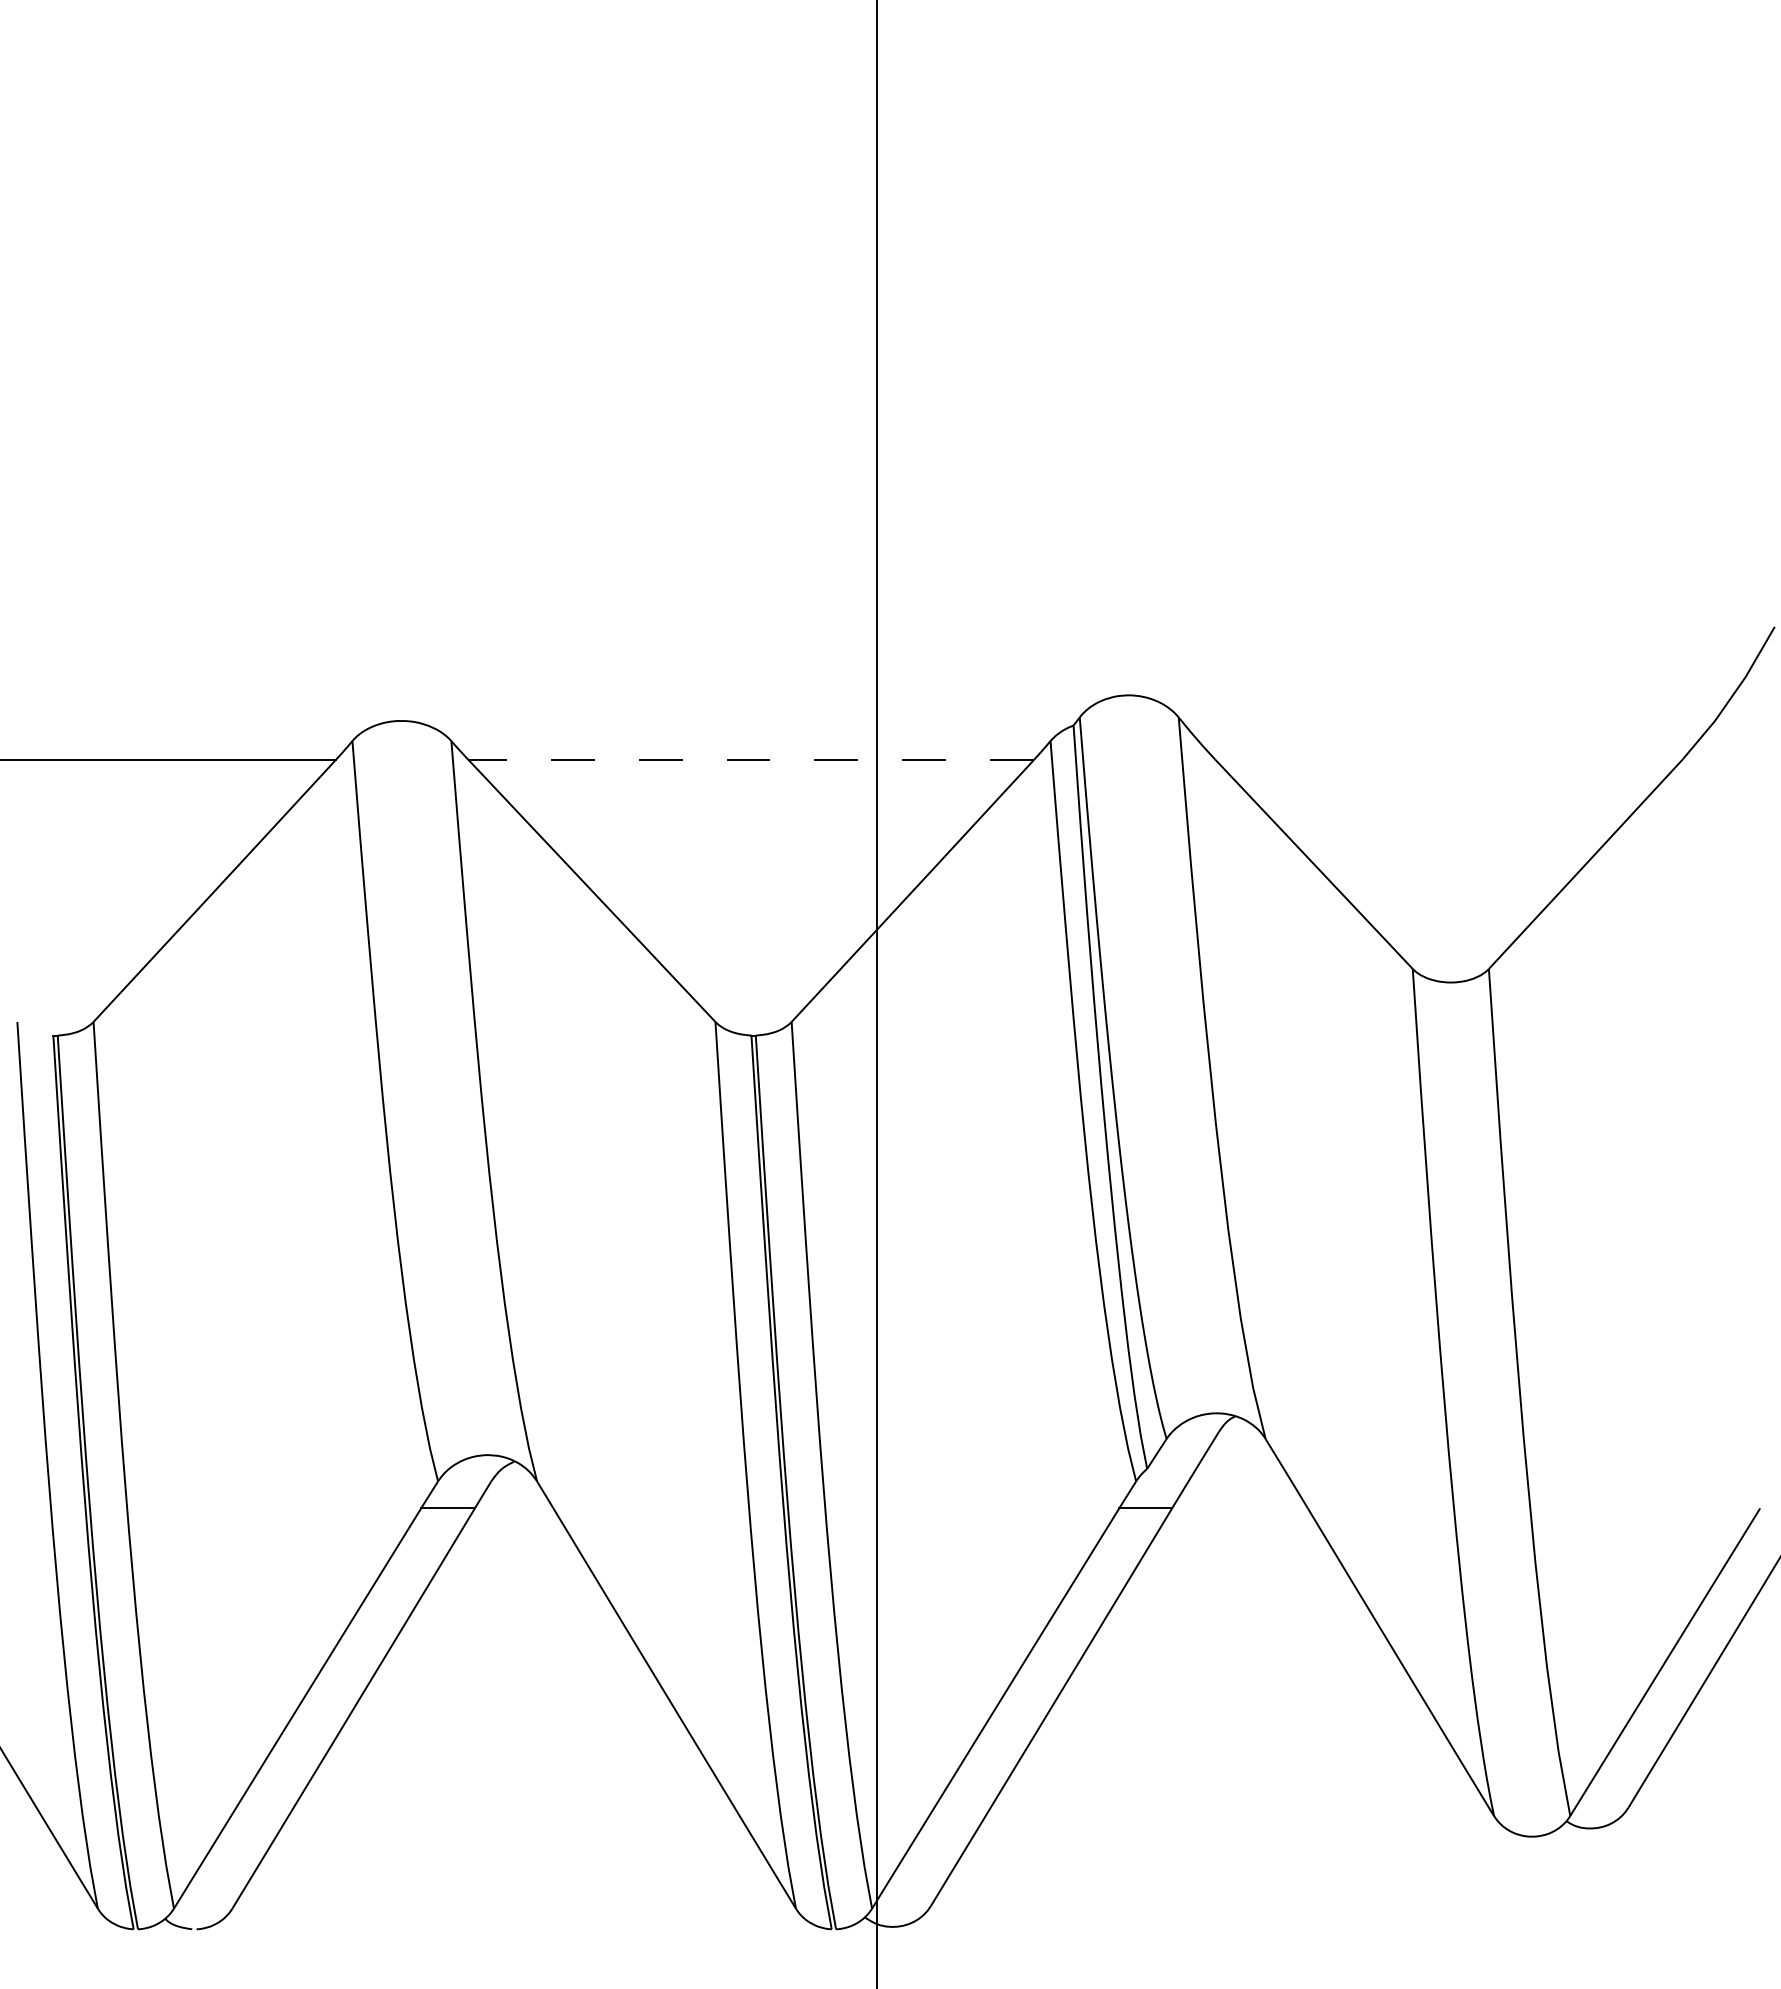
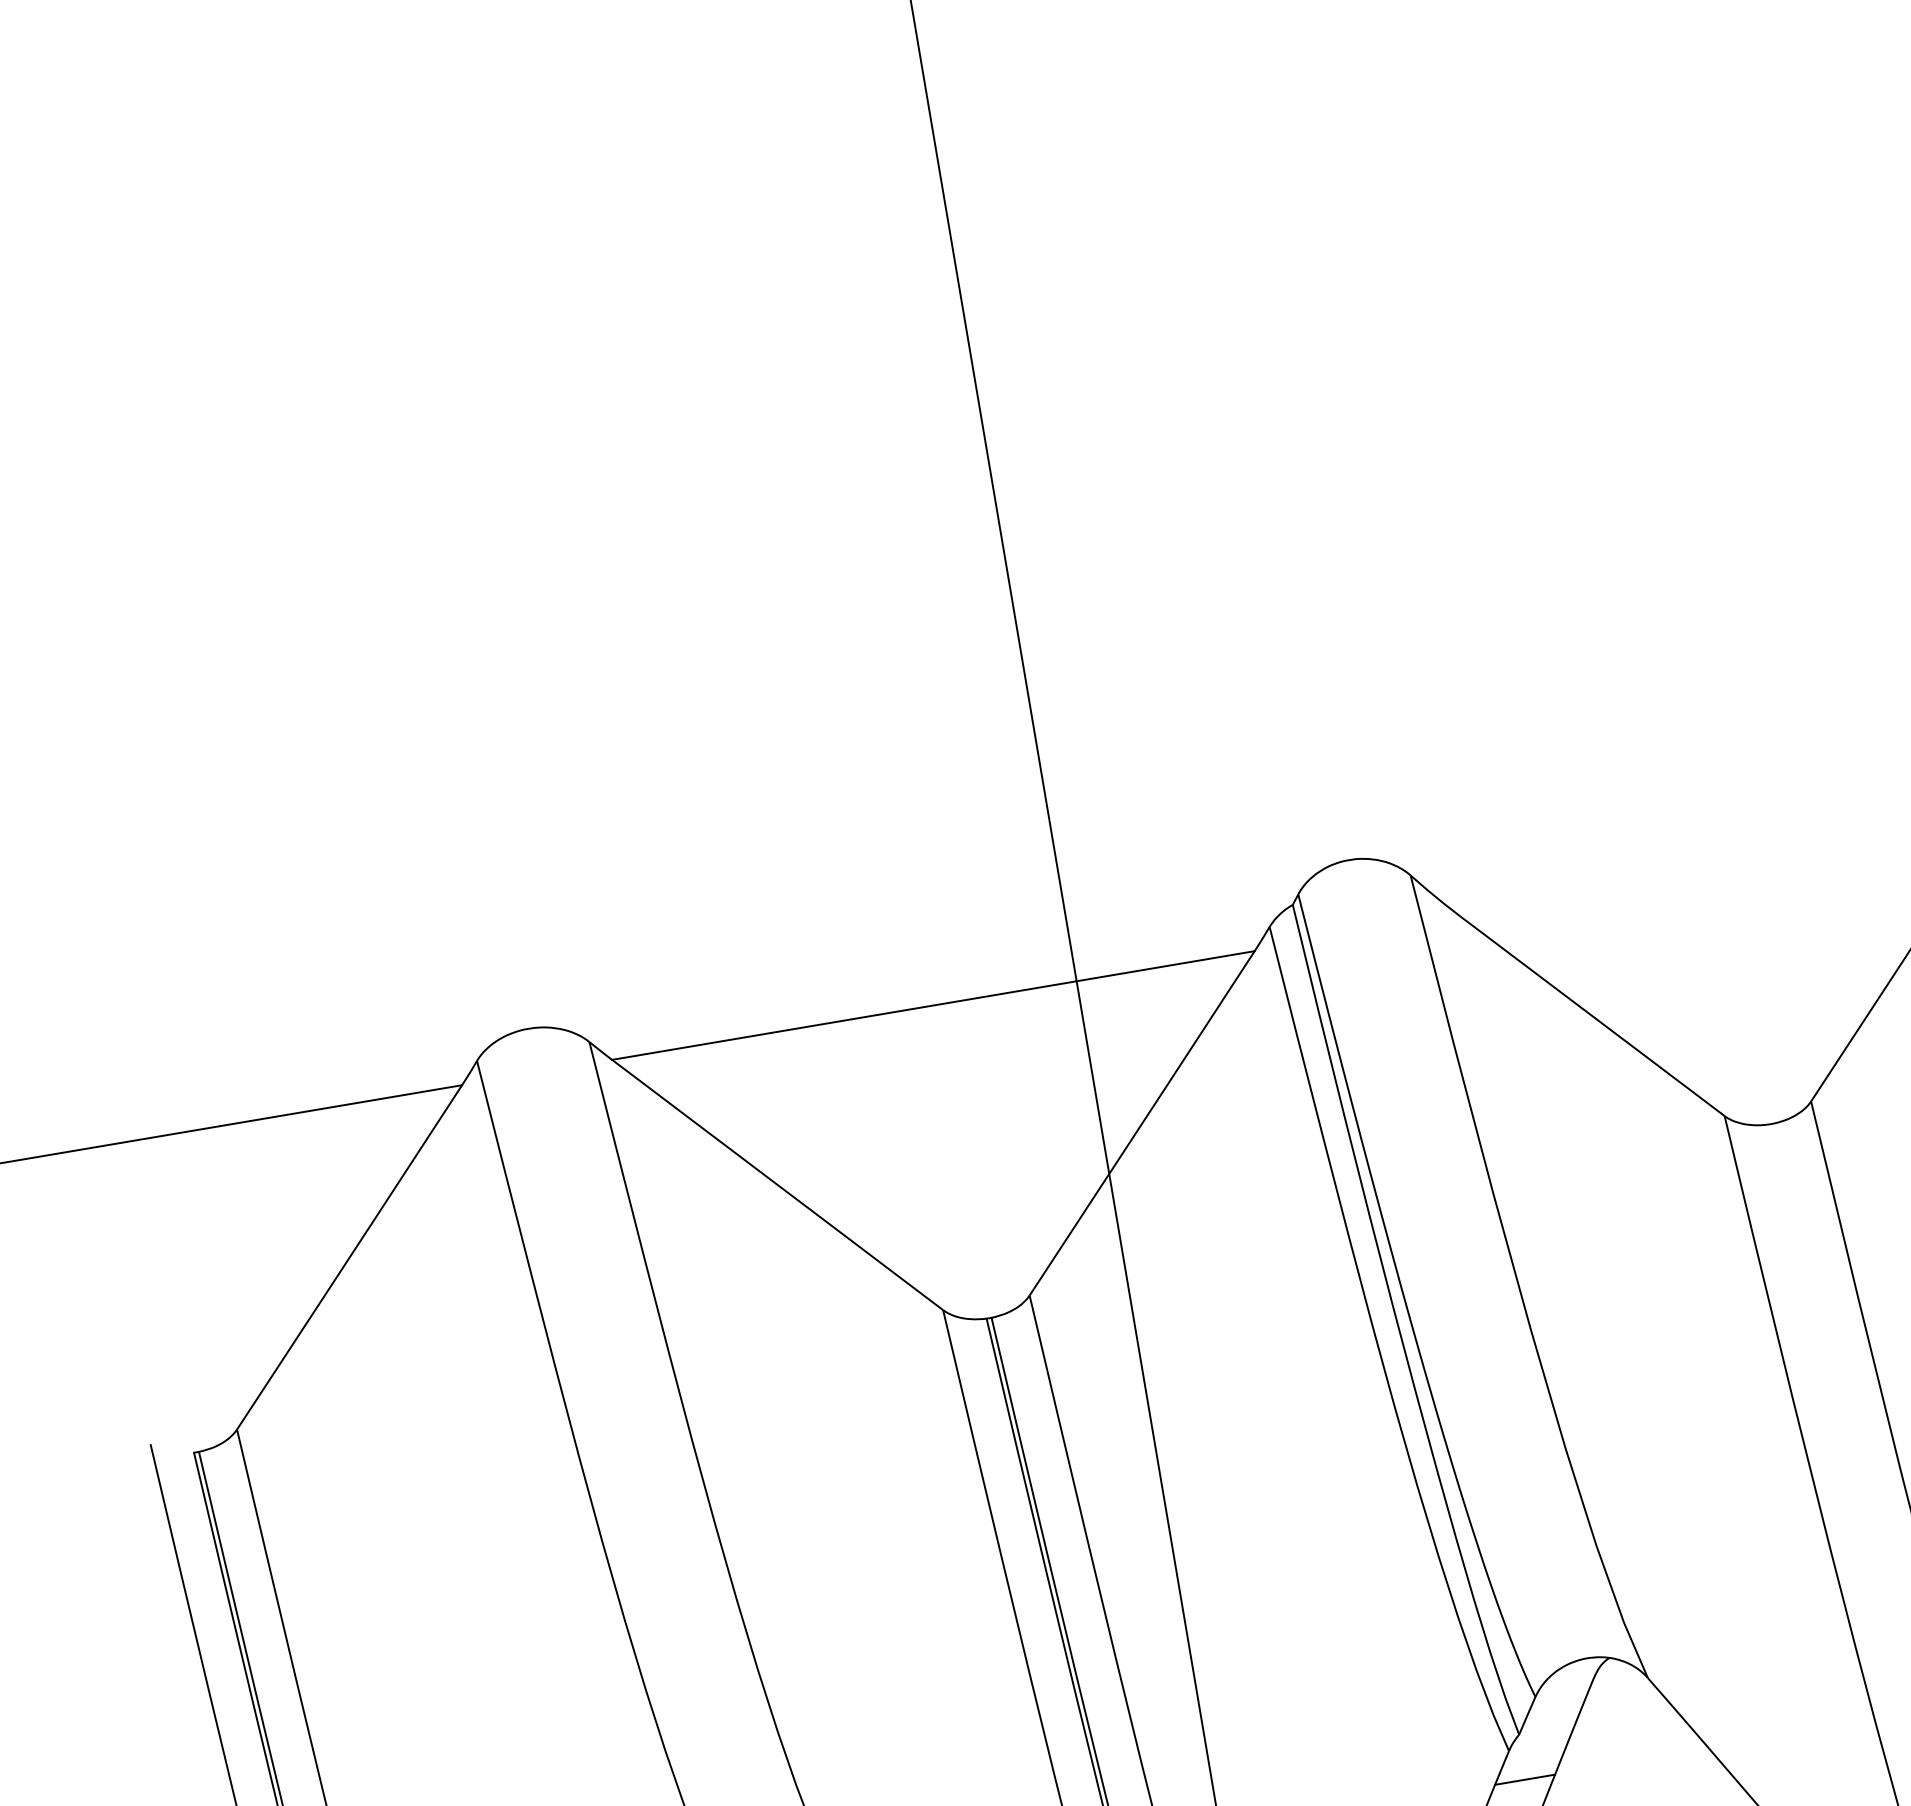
line: (751, 759) -> (933, 1005), dashed -> solid

